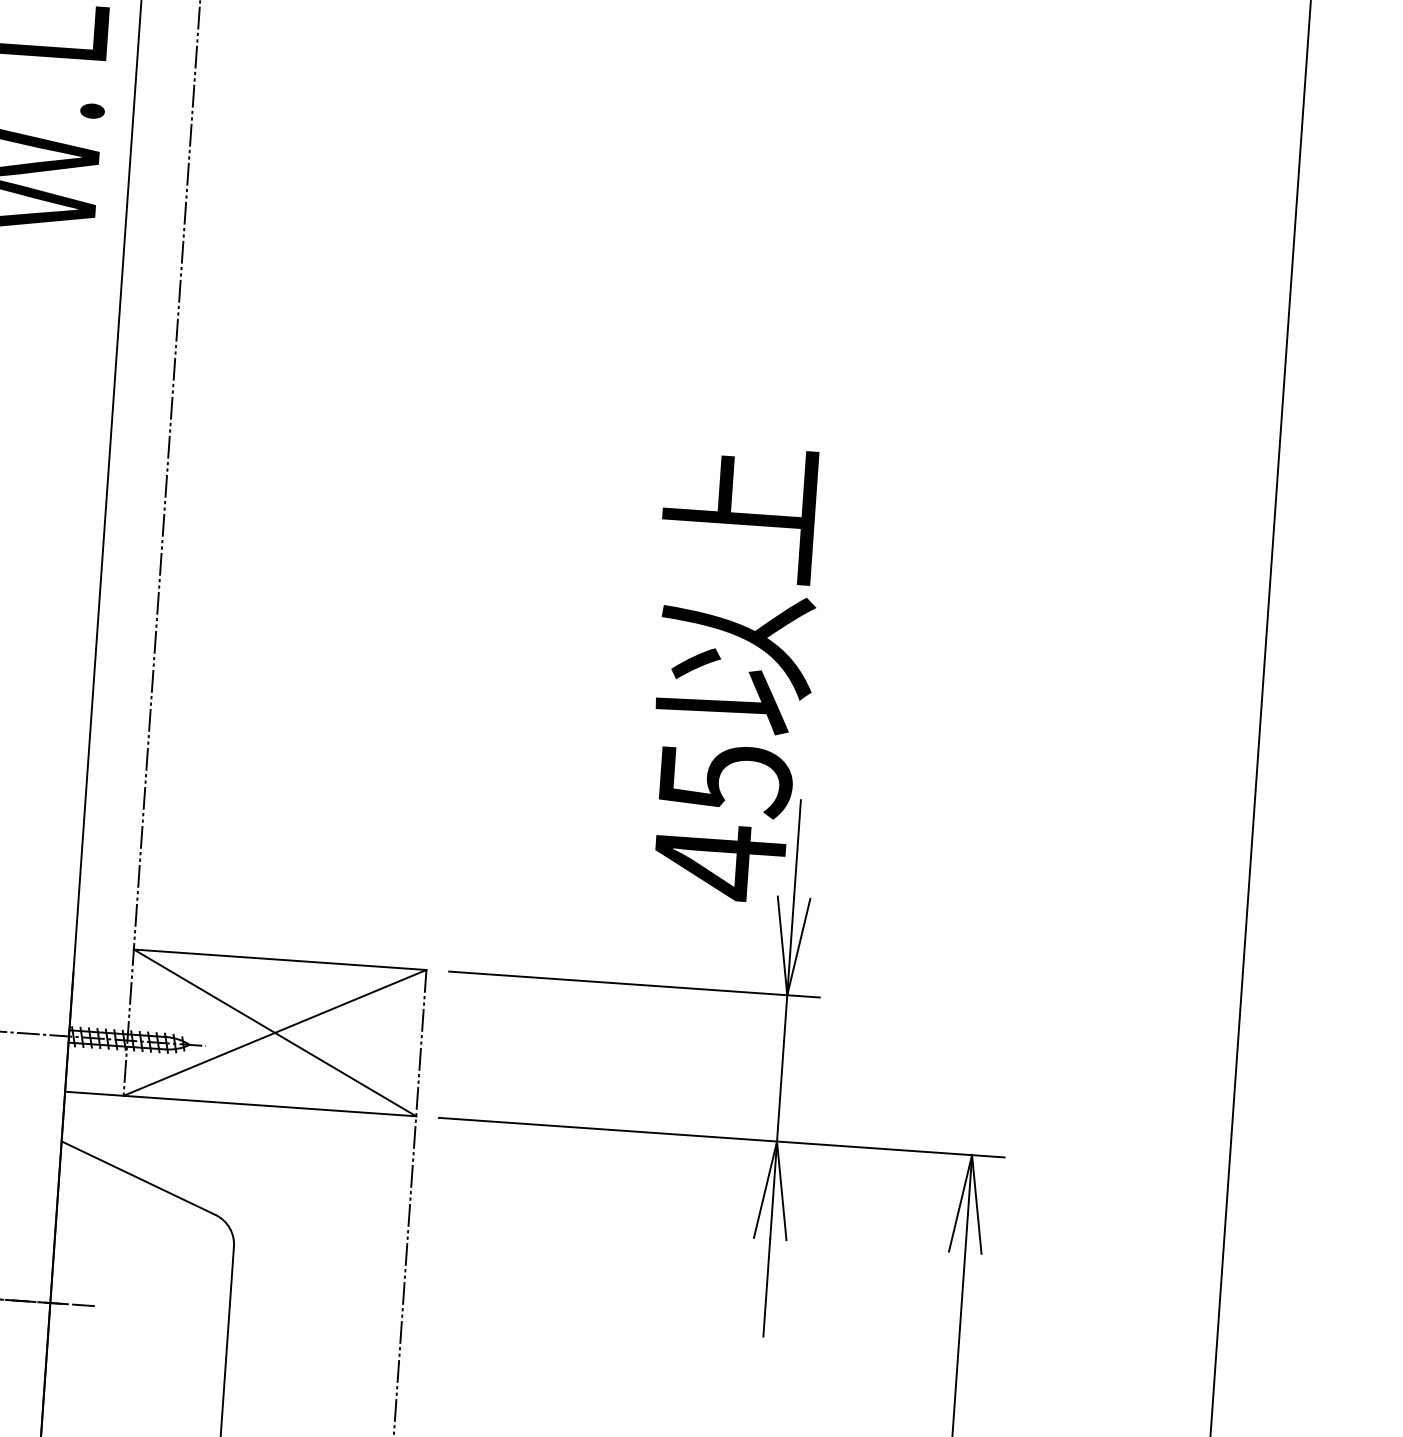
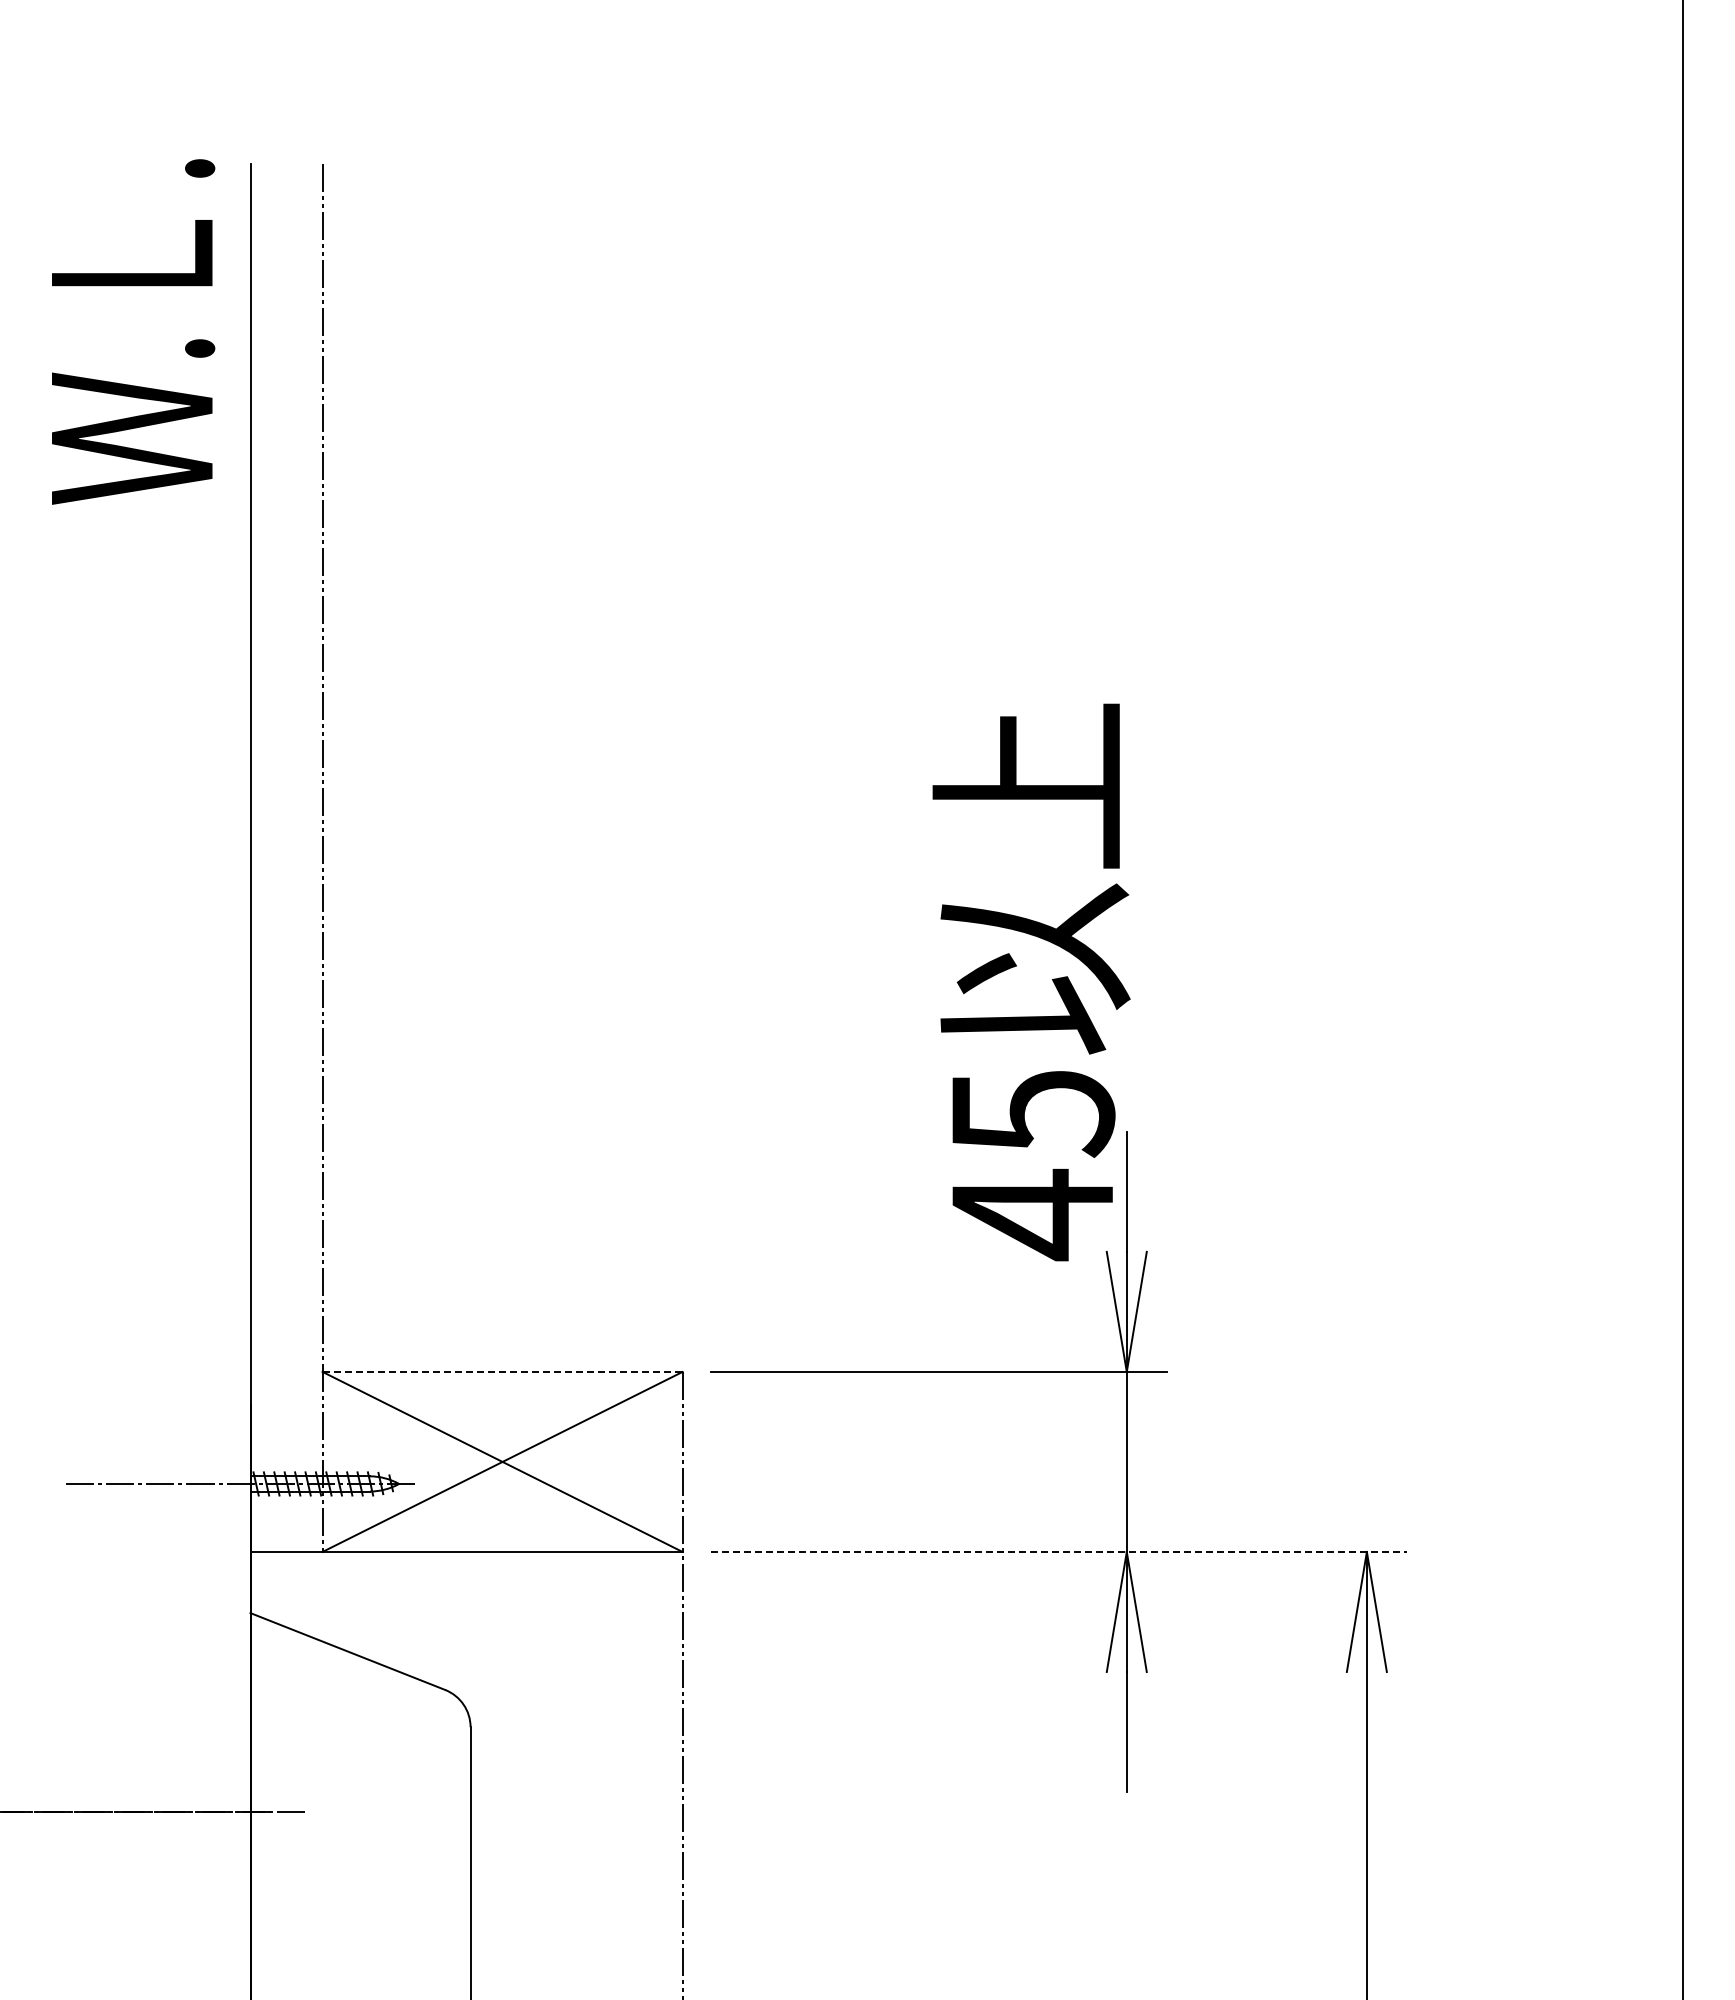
line: (280, 959) -> (503, 1371), solid -> dashed
line: (722, 1137) -> (1059, 1551), solid -> dashed

